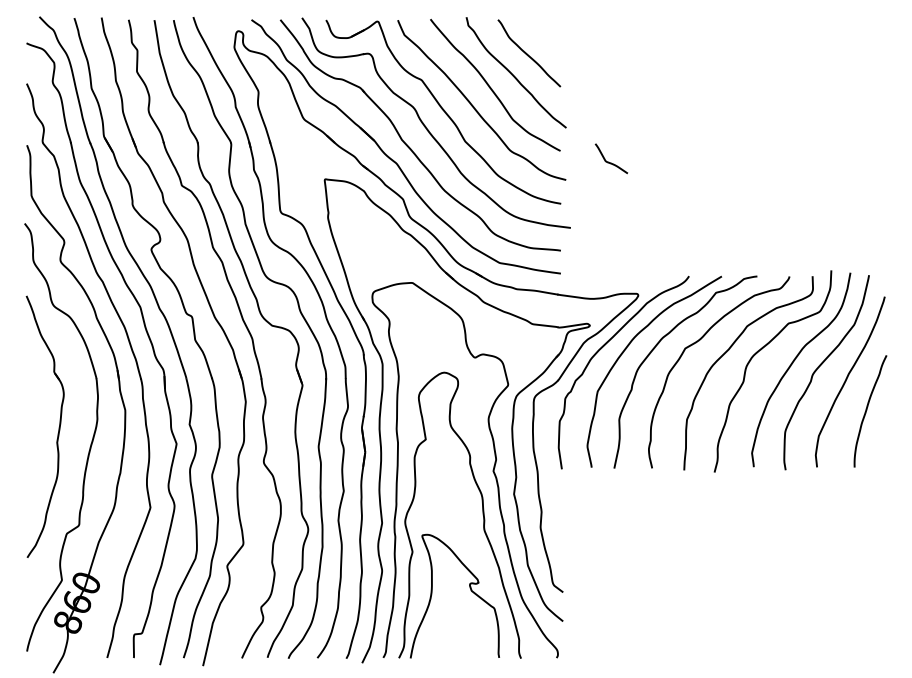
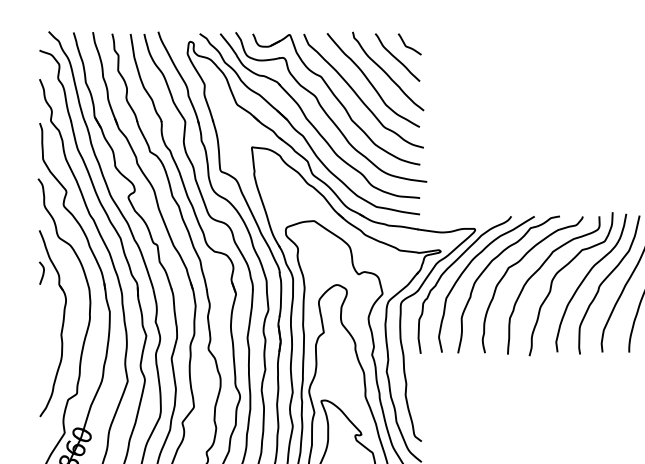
curve: (611, 162) -> (409, 47), moved
curve: (31, 356) -> (43, 273), added

